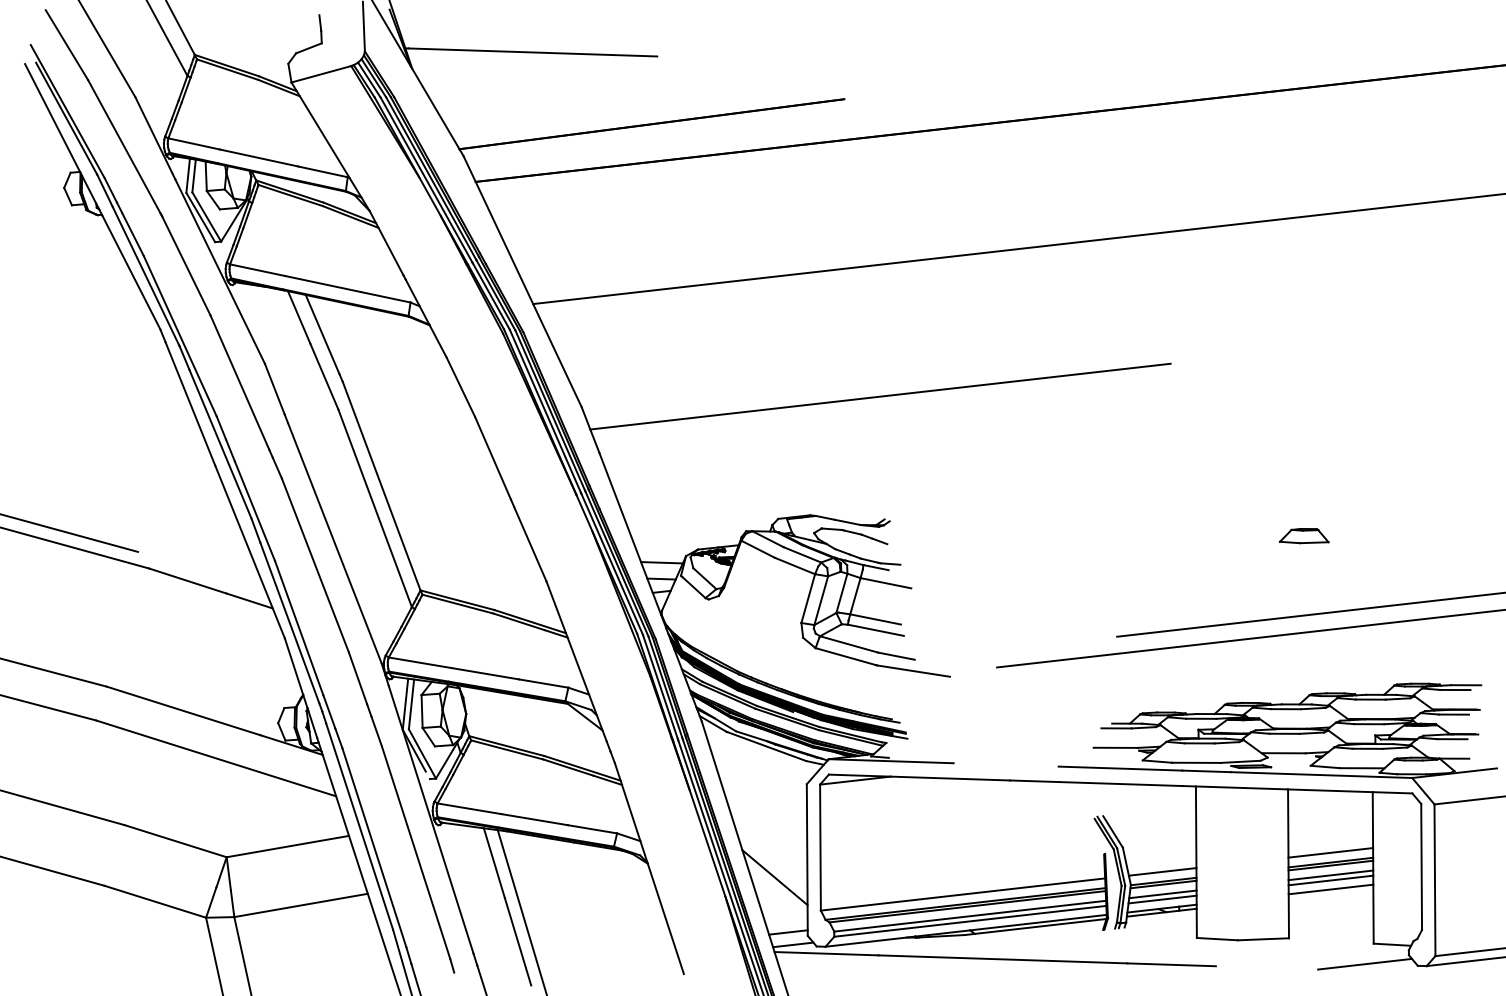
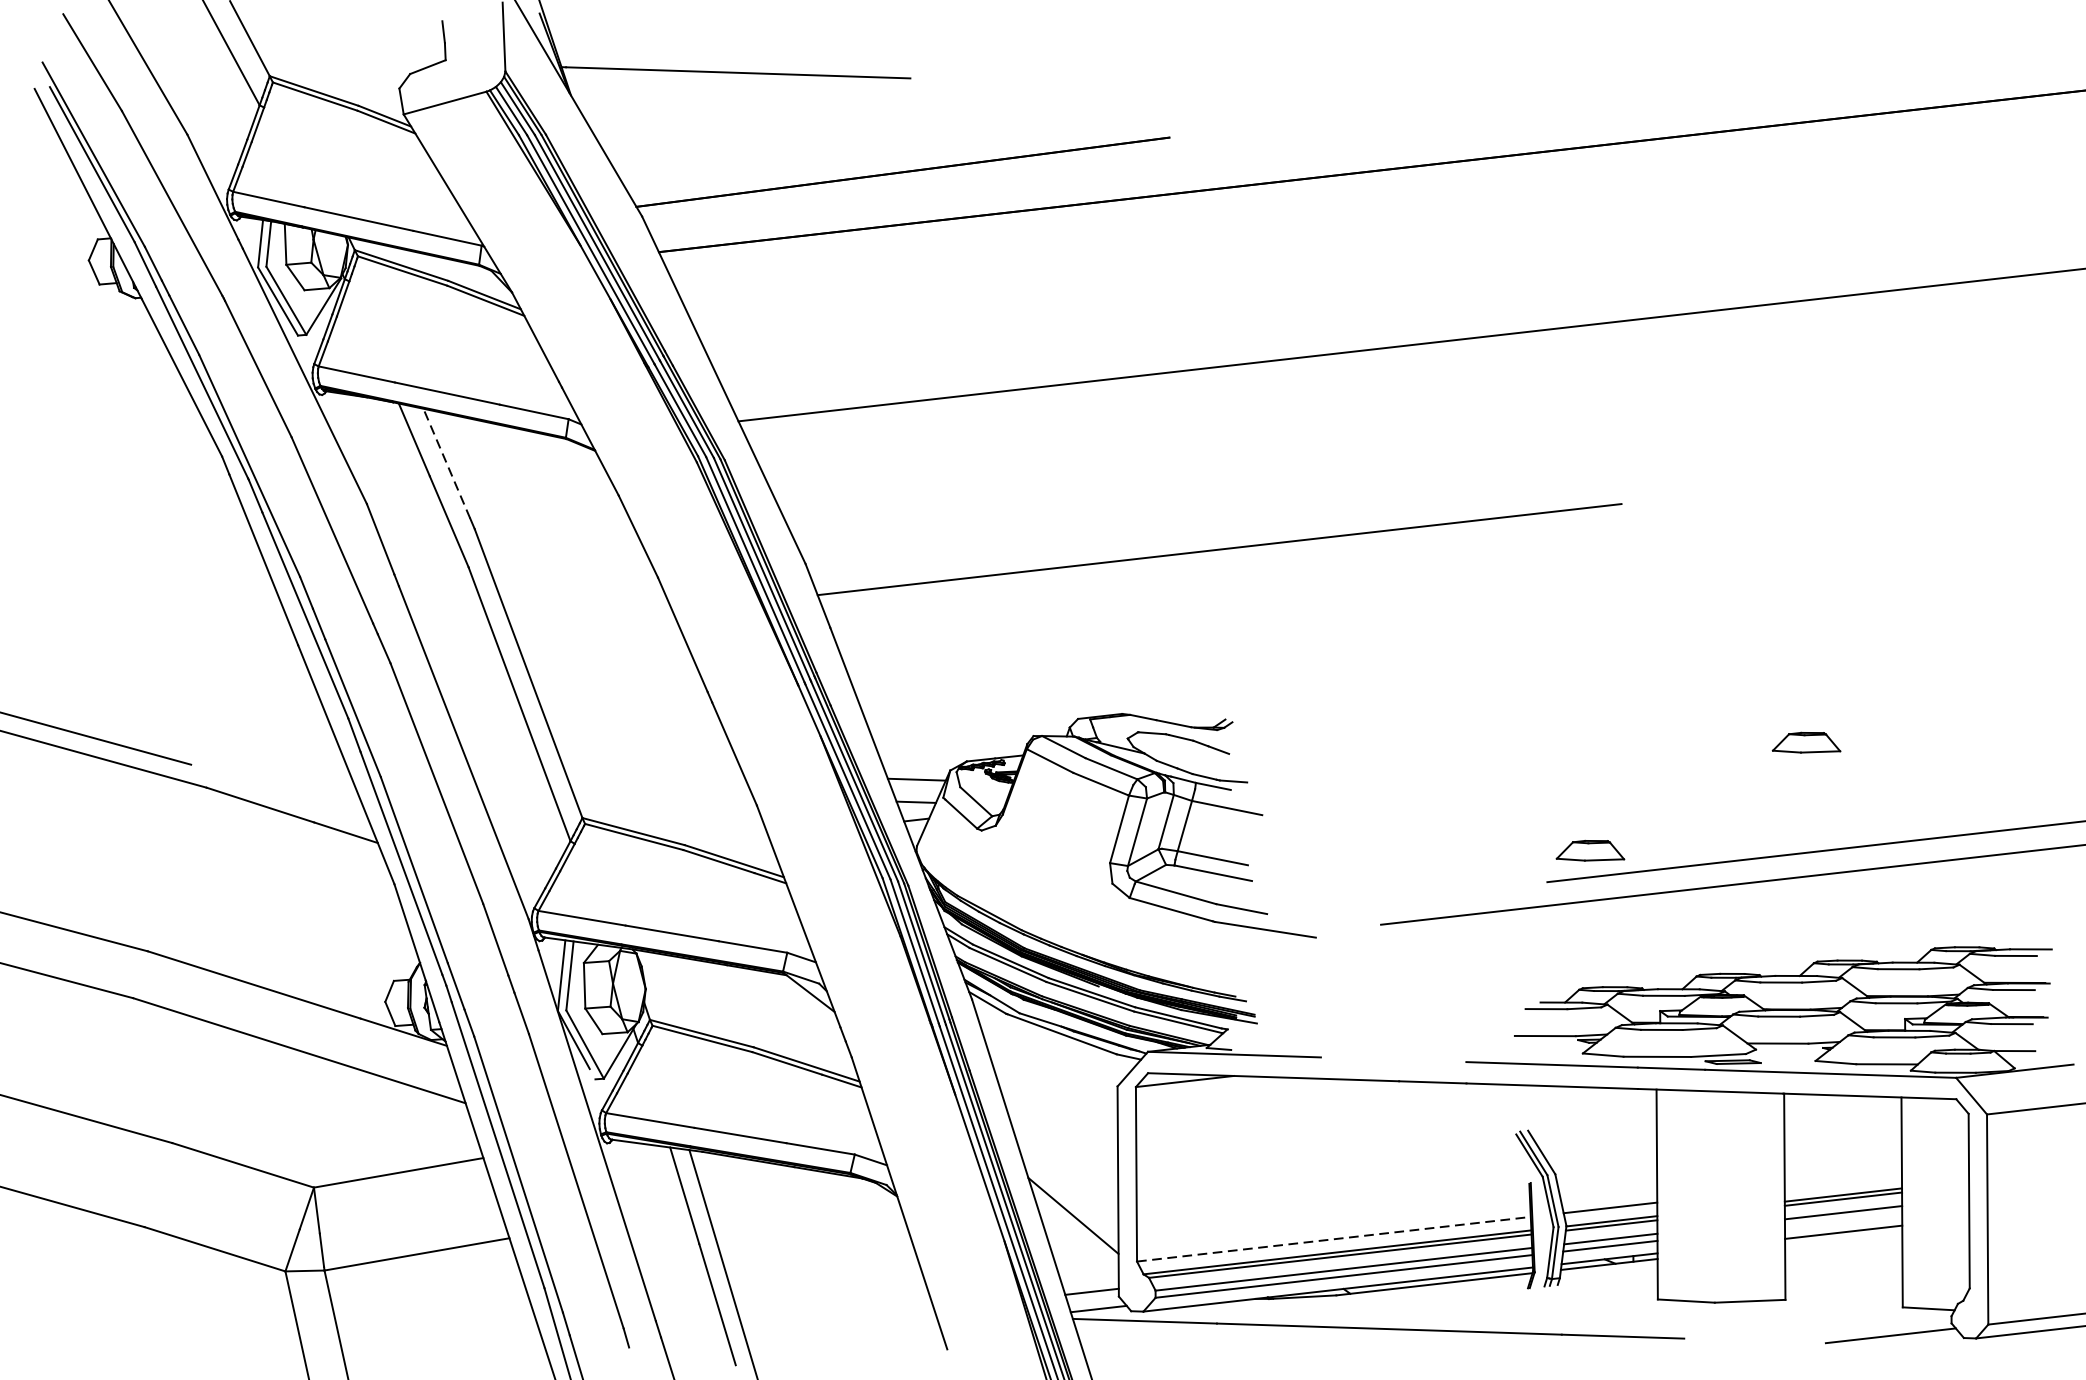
line: (322, 334) -> (446, 463), solid -> dashed
part: (1148, 614) -> (1590, 851), added
line: (1330, 852) -> (1842, 1181), removed
line: (1330, 880) -> (1842, 1219), removed
line: (963, 894) -> (1334, 1239), solid -> dashed

